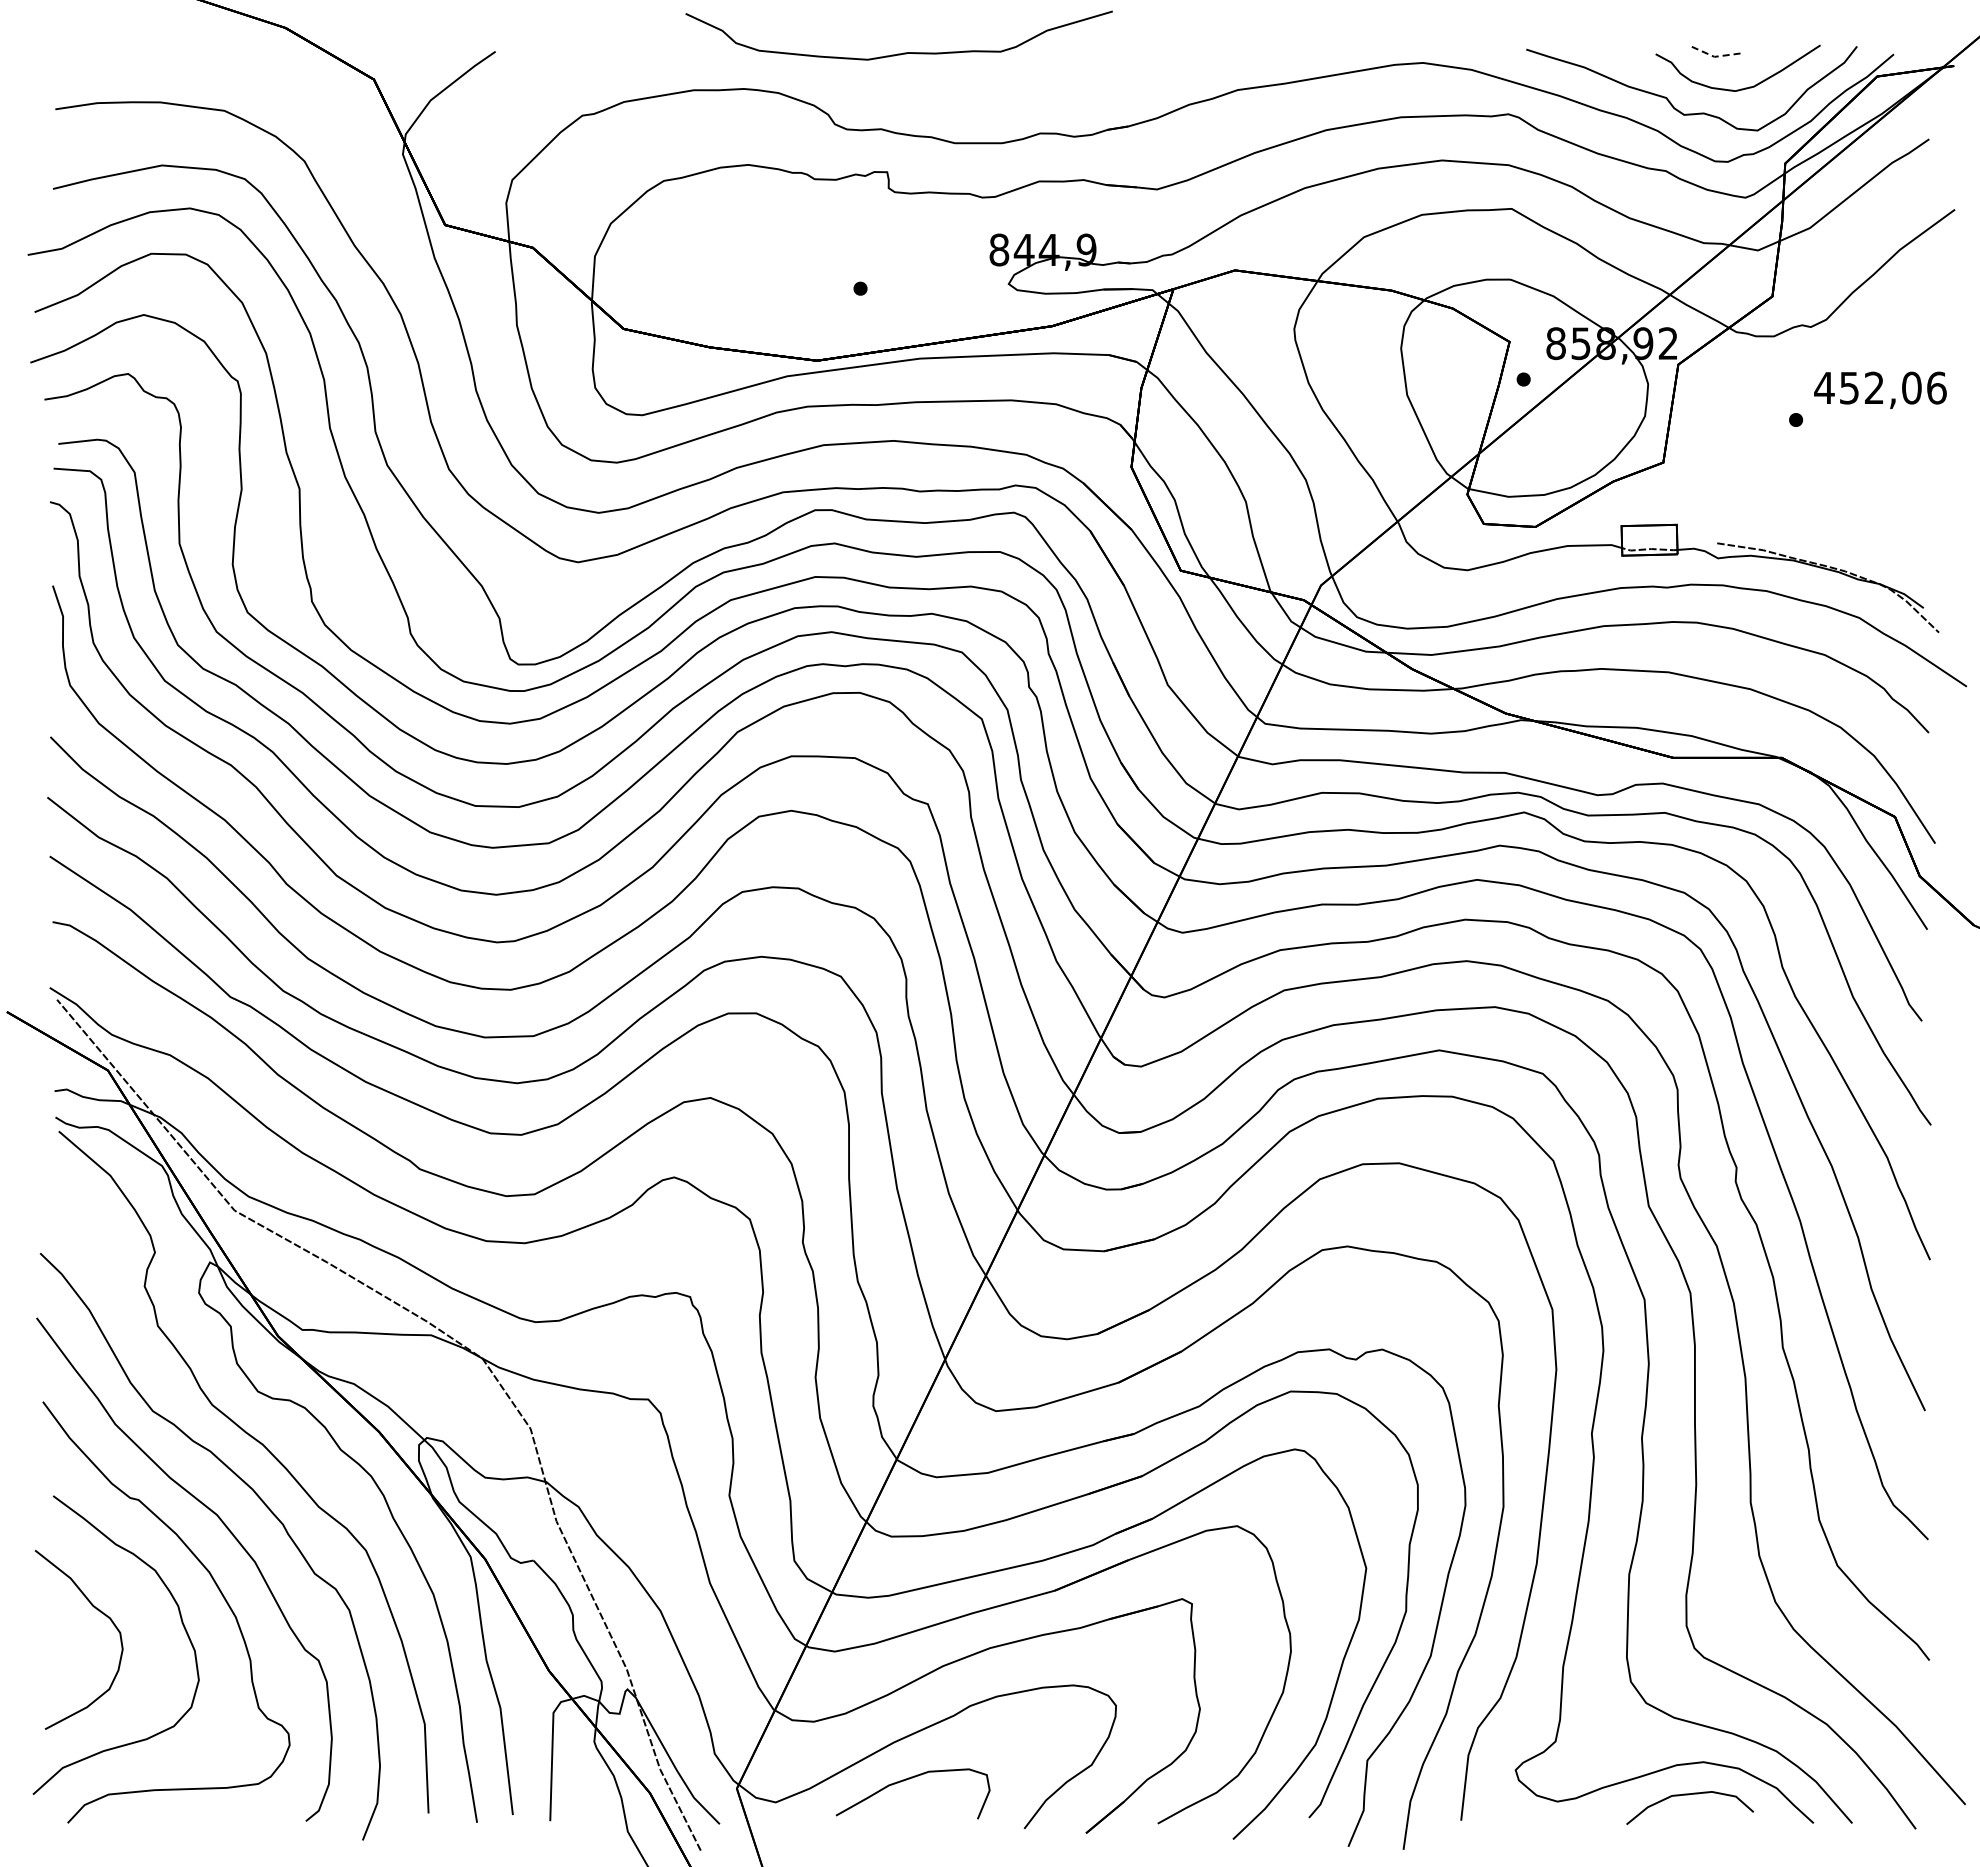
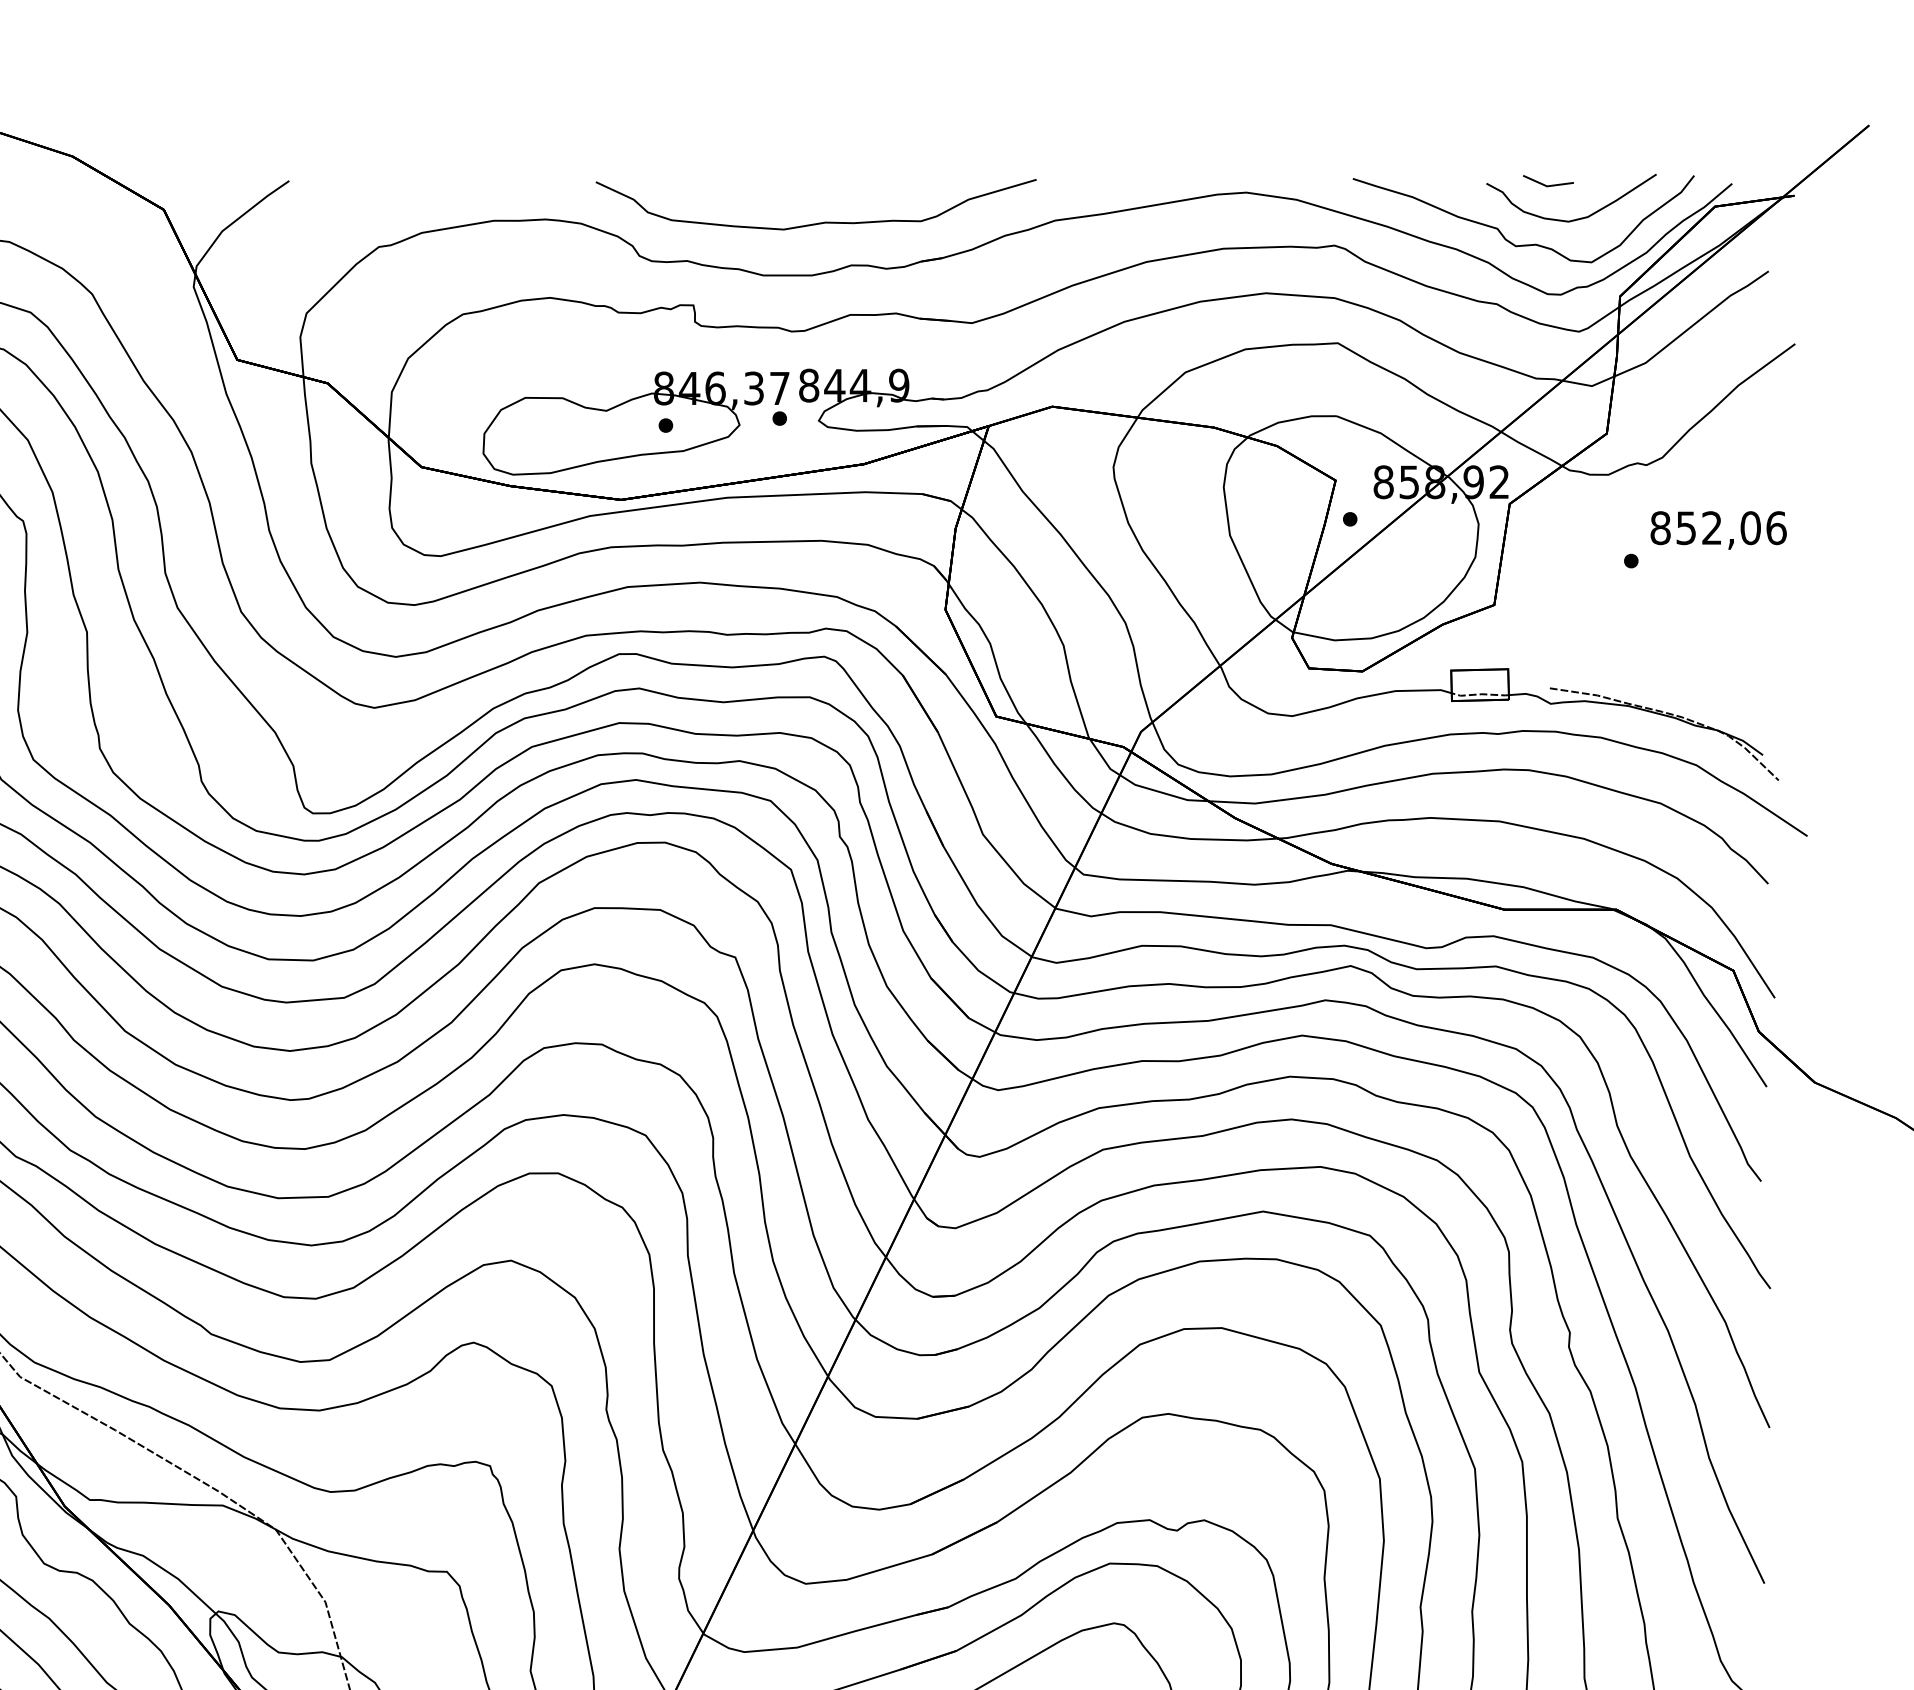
curve: (903, 52) -> (820, 222), moved
line: (1714, 56) -> (1547, 185), dashed -> solid
part: (831, 286) -> (635, 423), added
text: (1824, 387) -> (1660, 527), 452,06 -> 852,06

